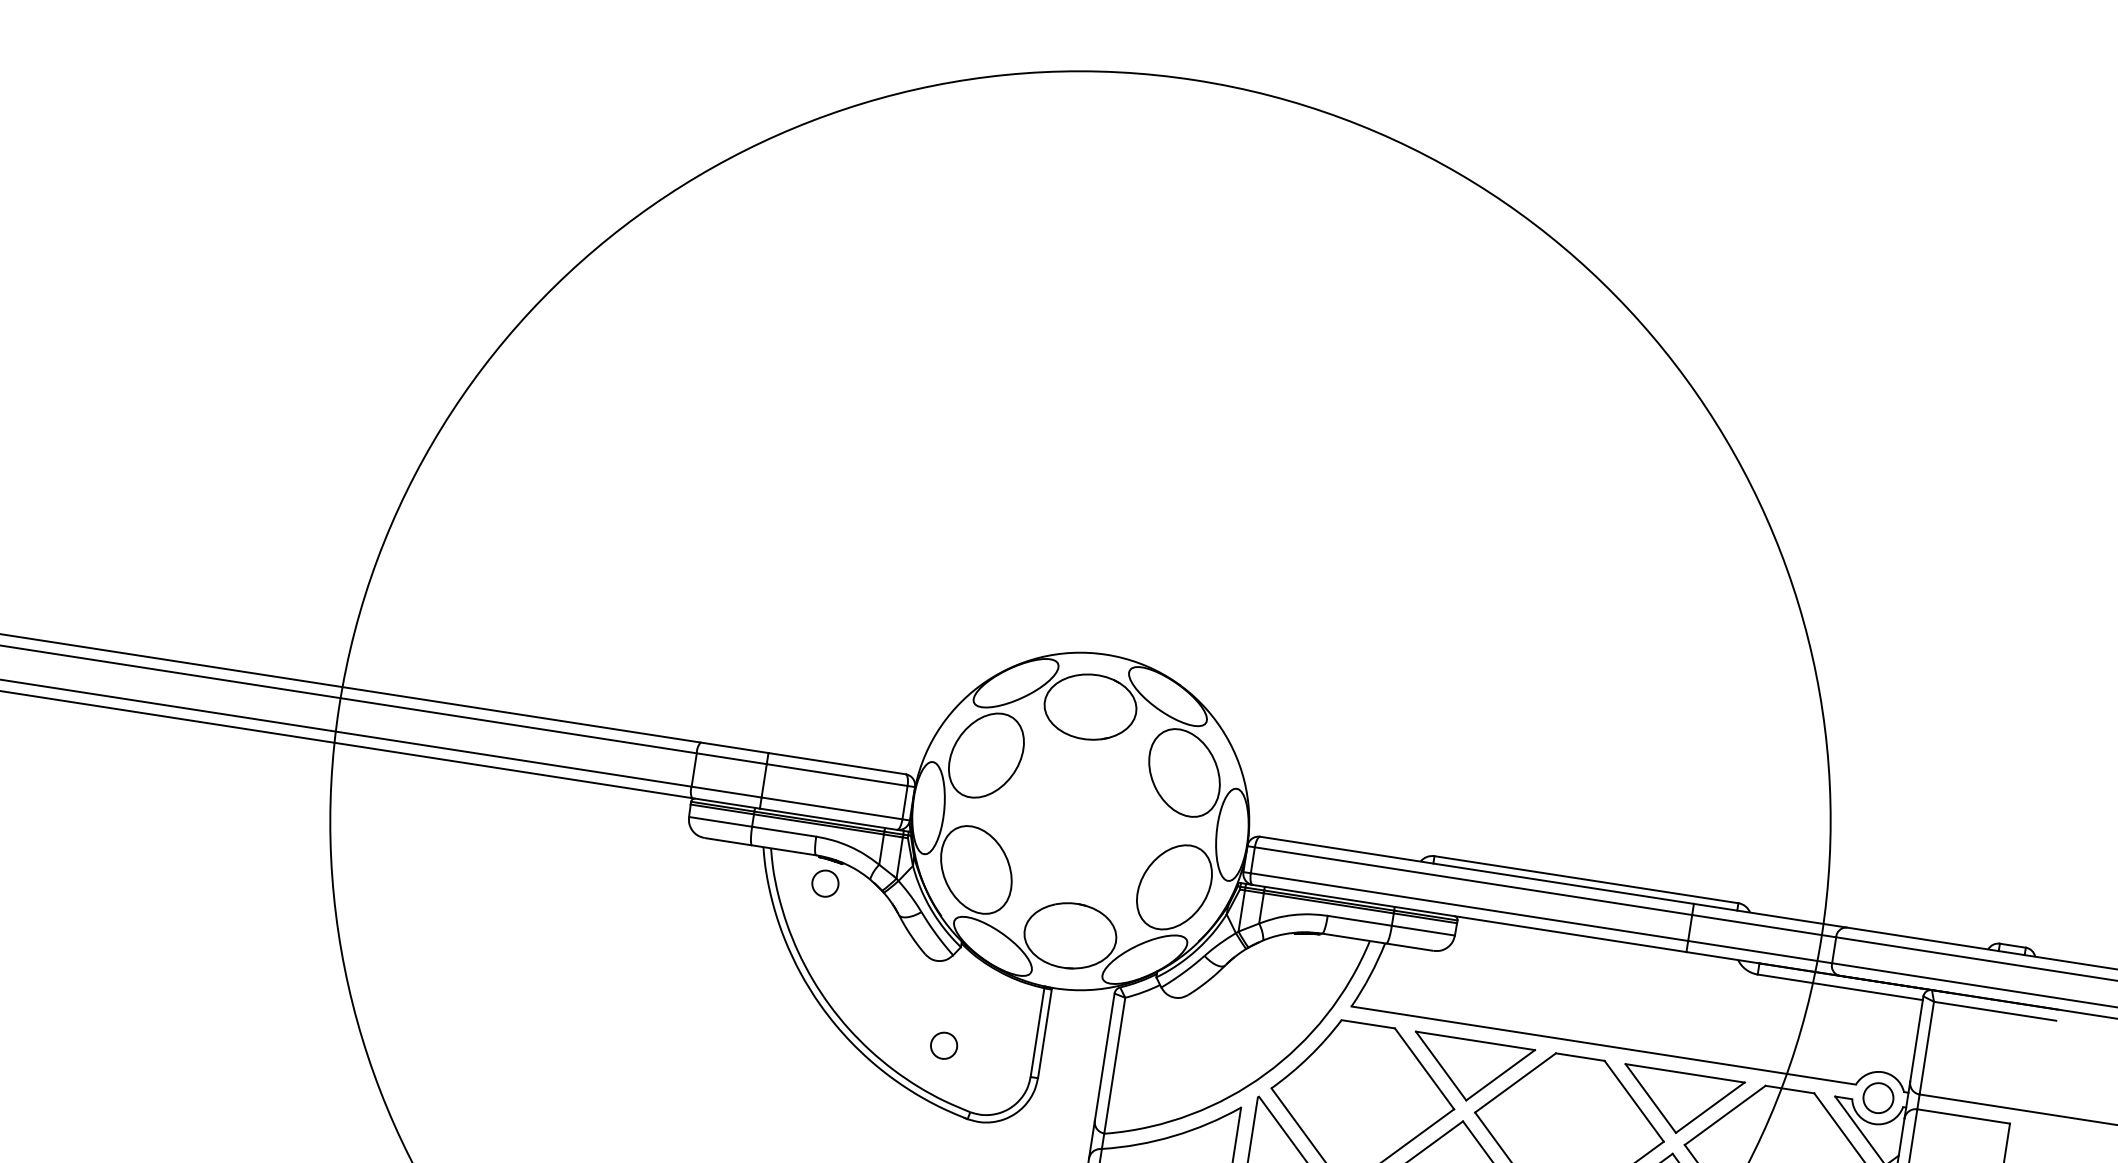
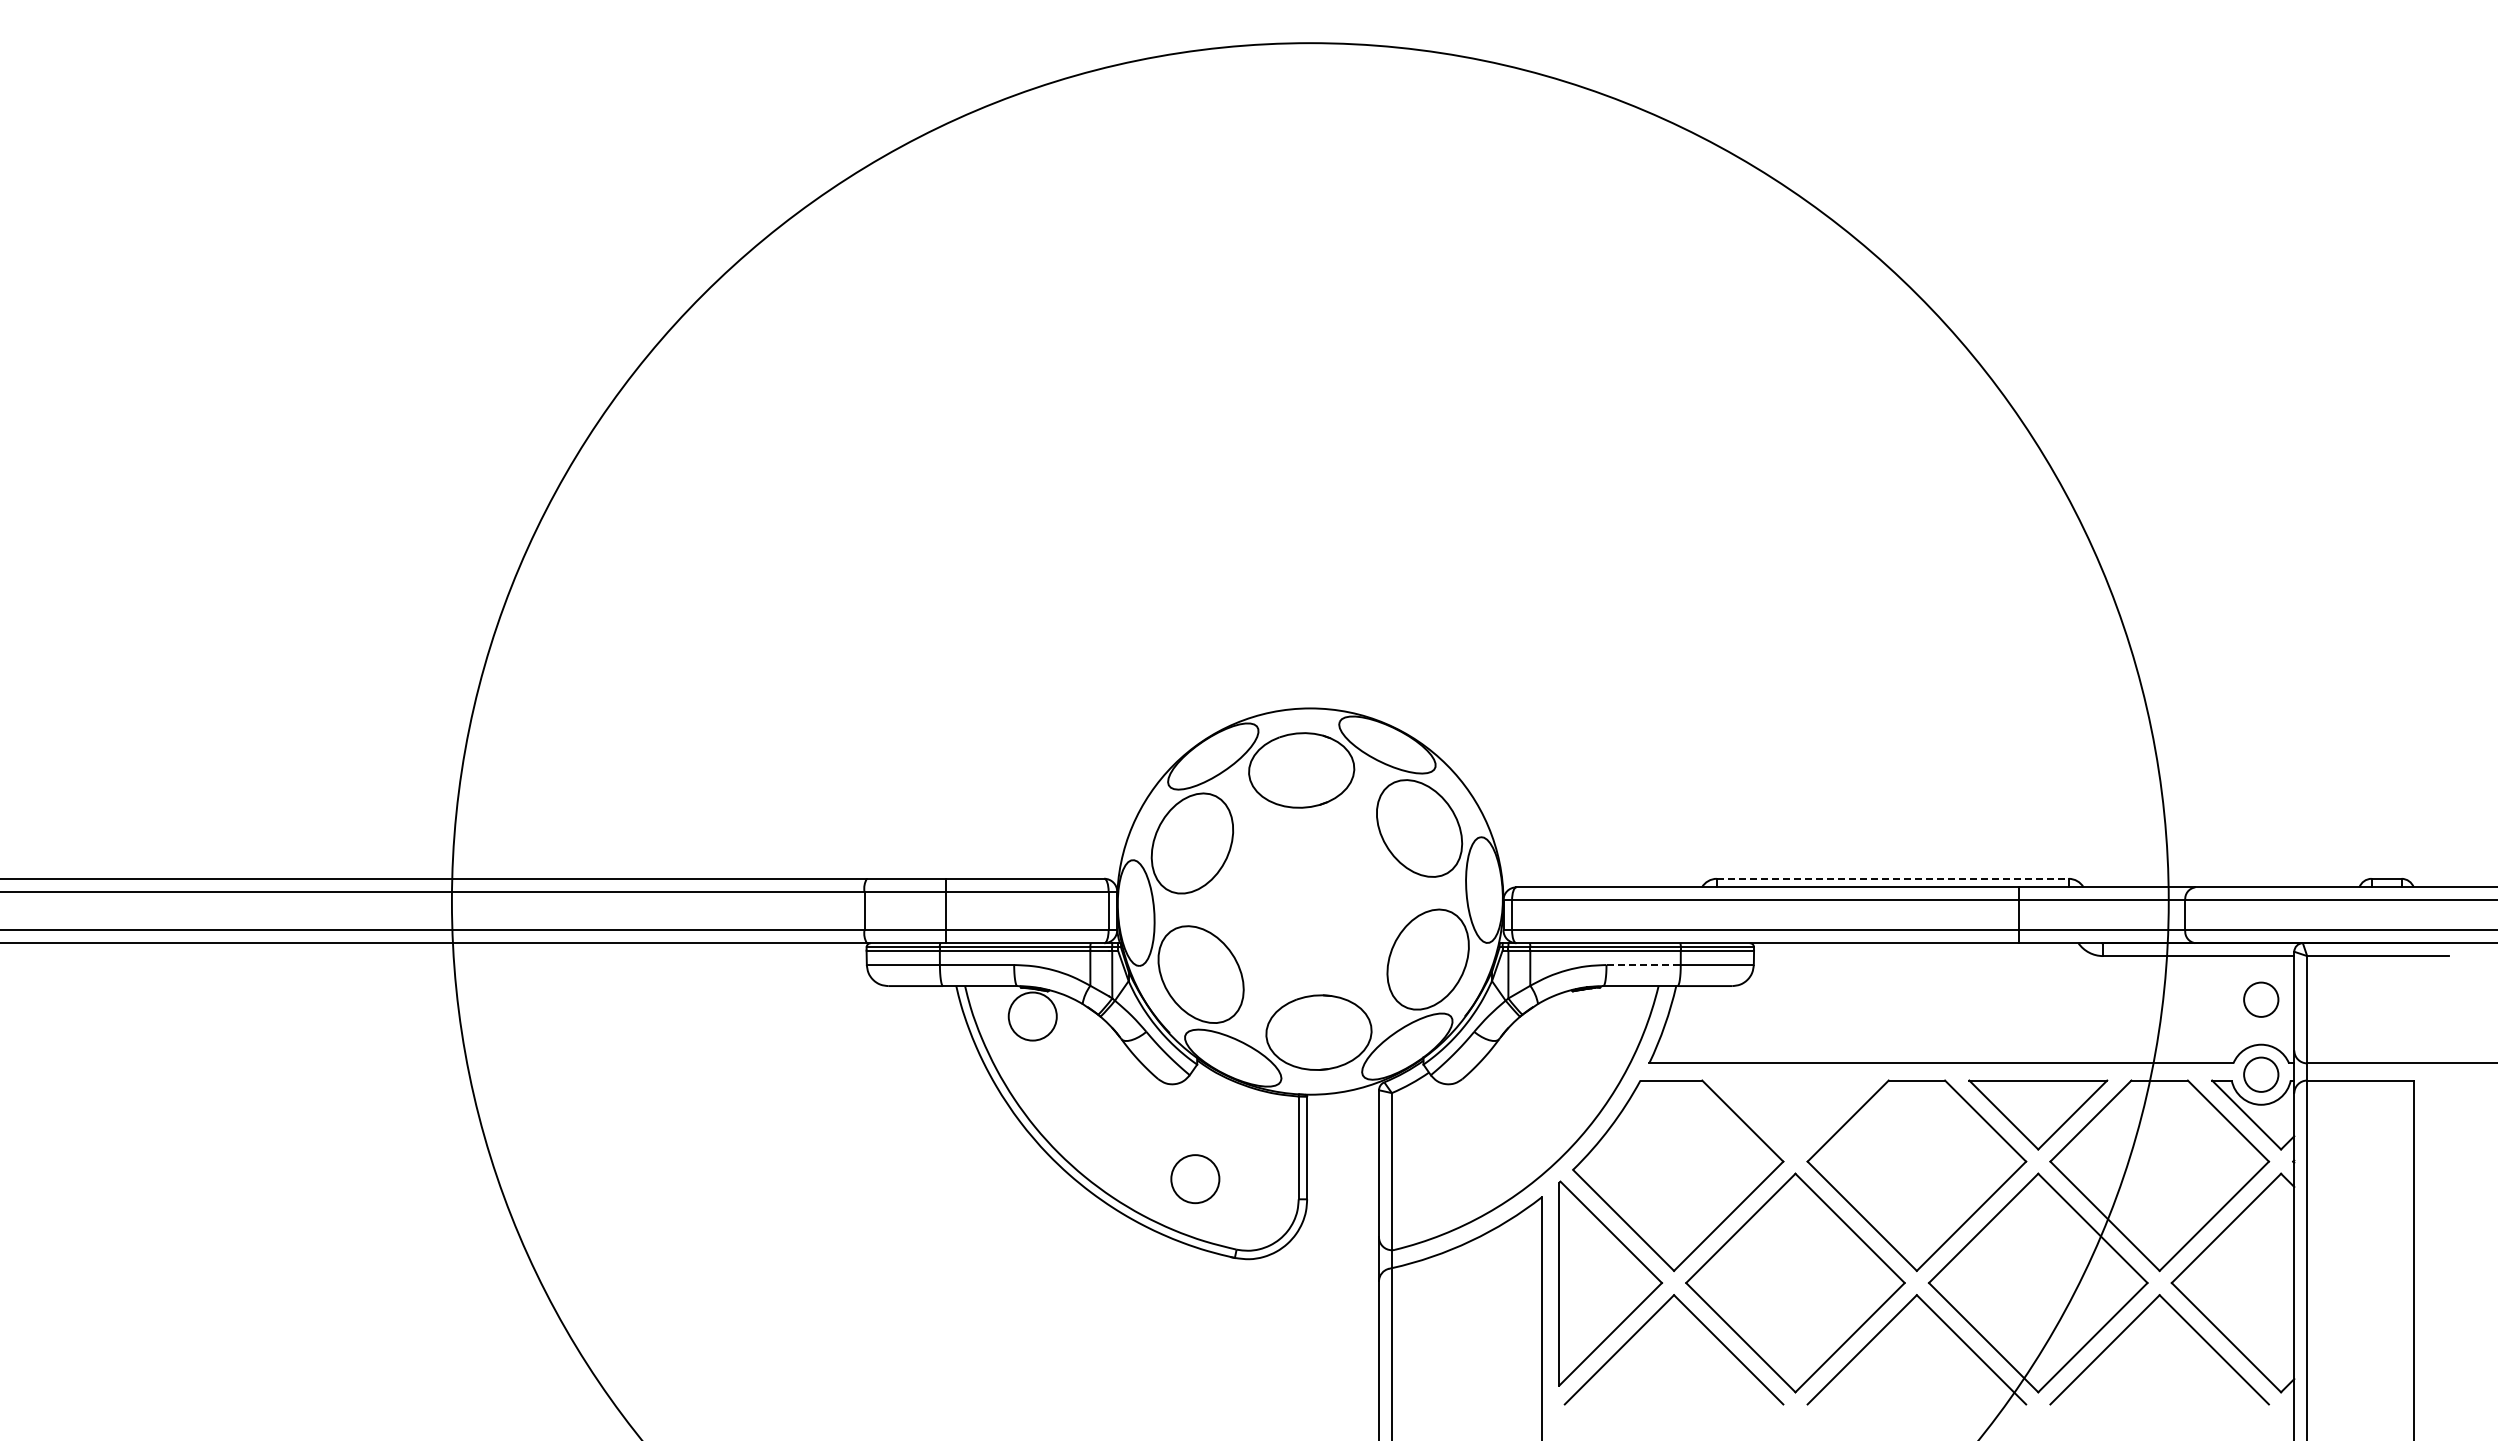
line: (1586, 879) -> (1892, 878), solid -> dashed
circle: (825, 883) -> (1032, 1016), size x1.6
line: (1360, 921) -> (1644, 965), solid -> dashed
circle: (1888, 1033) -> (2261, 999), added
circle: (944, 1046) -> (1195, 1179), size x1.6
part: (1470, 1070) -> (1795, 1114), removed

